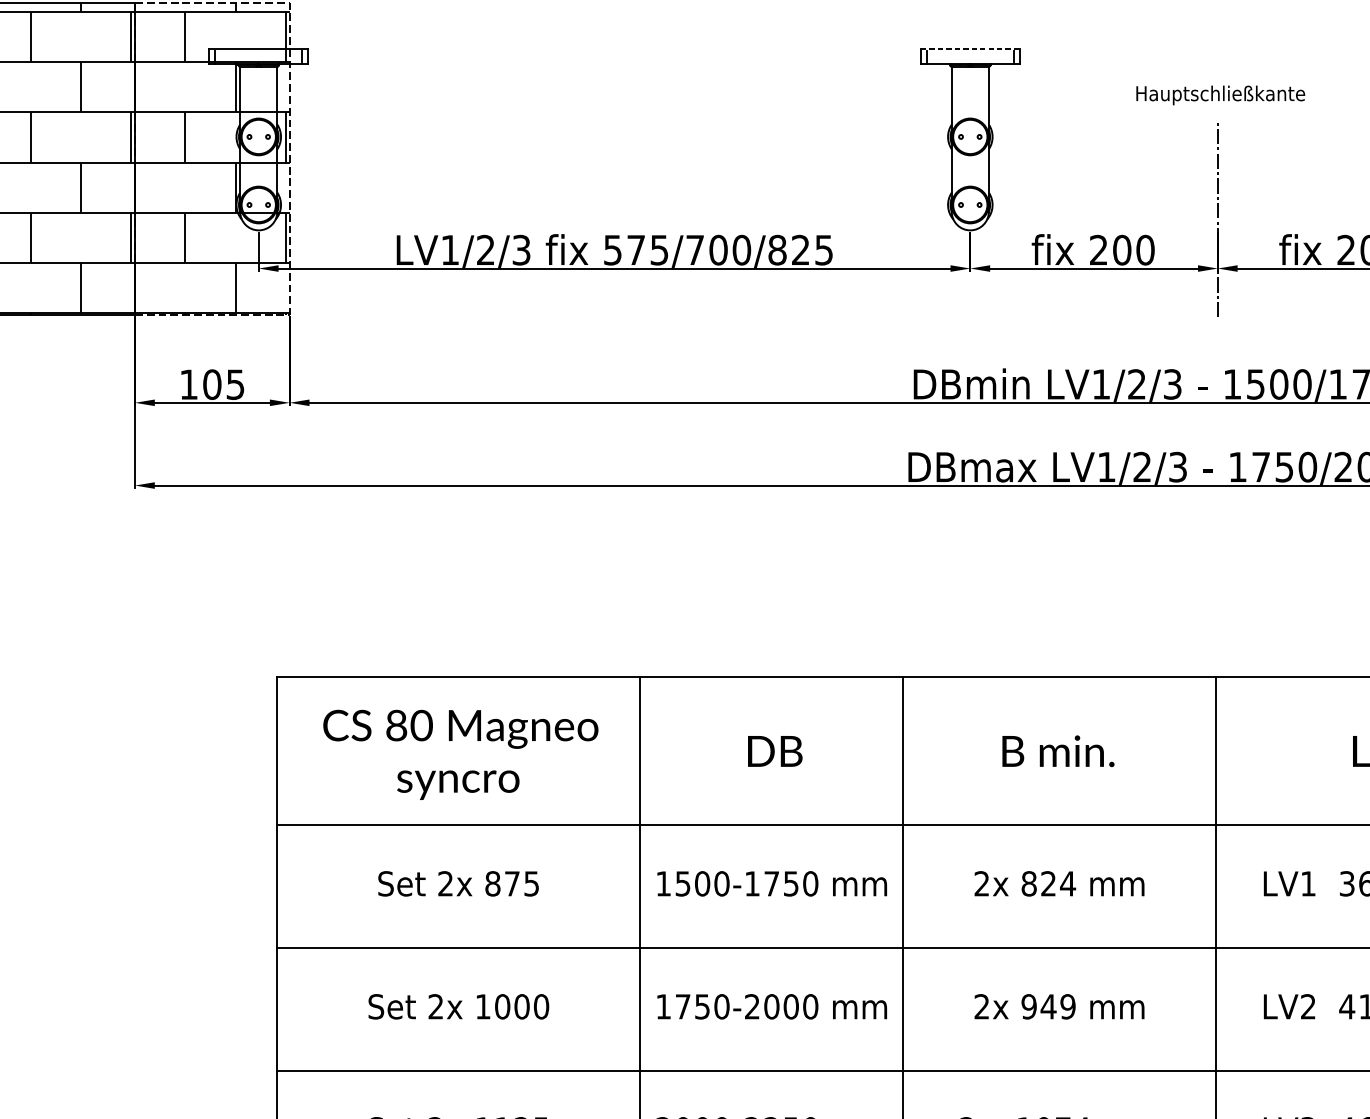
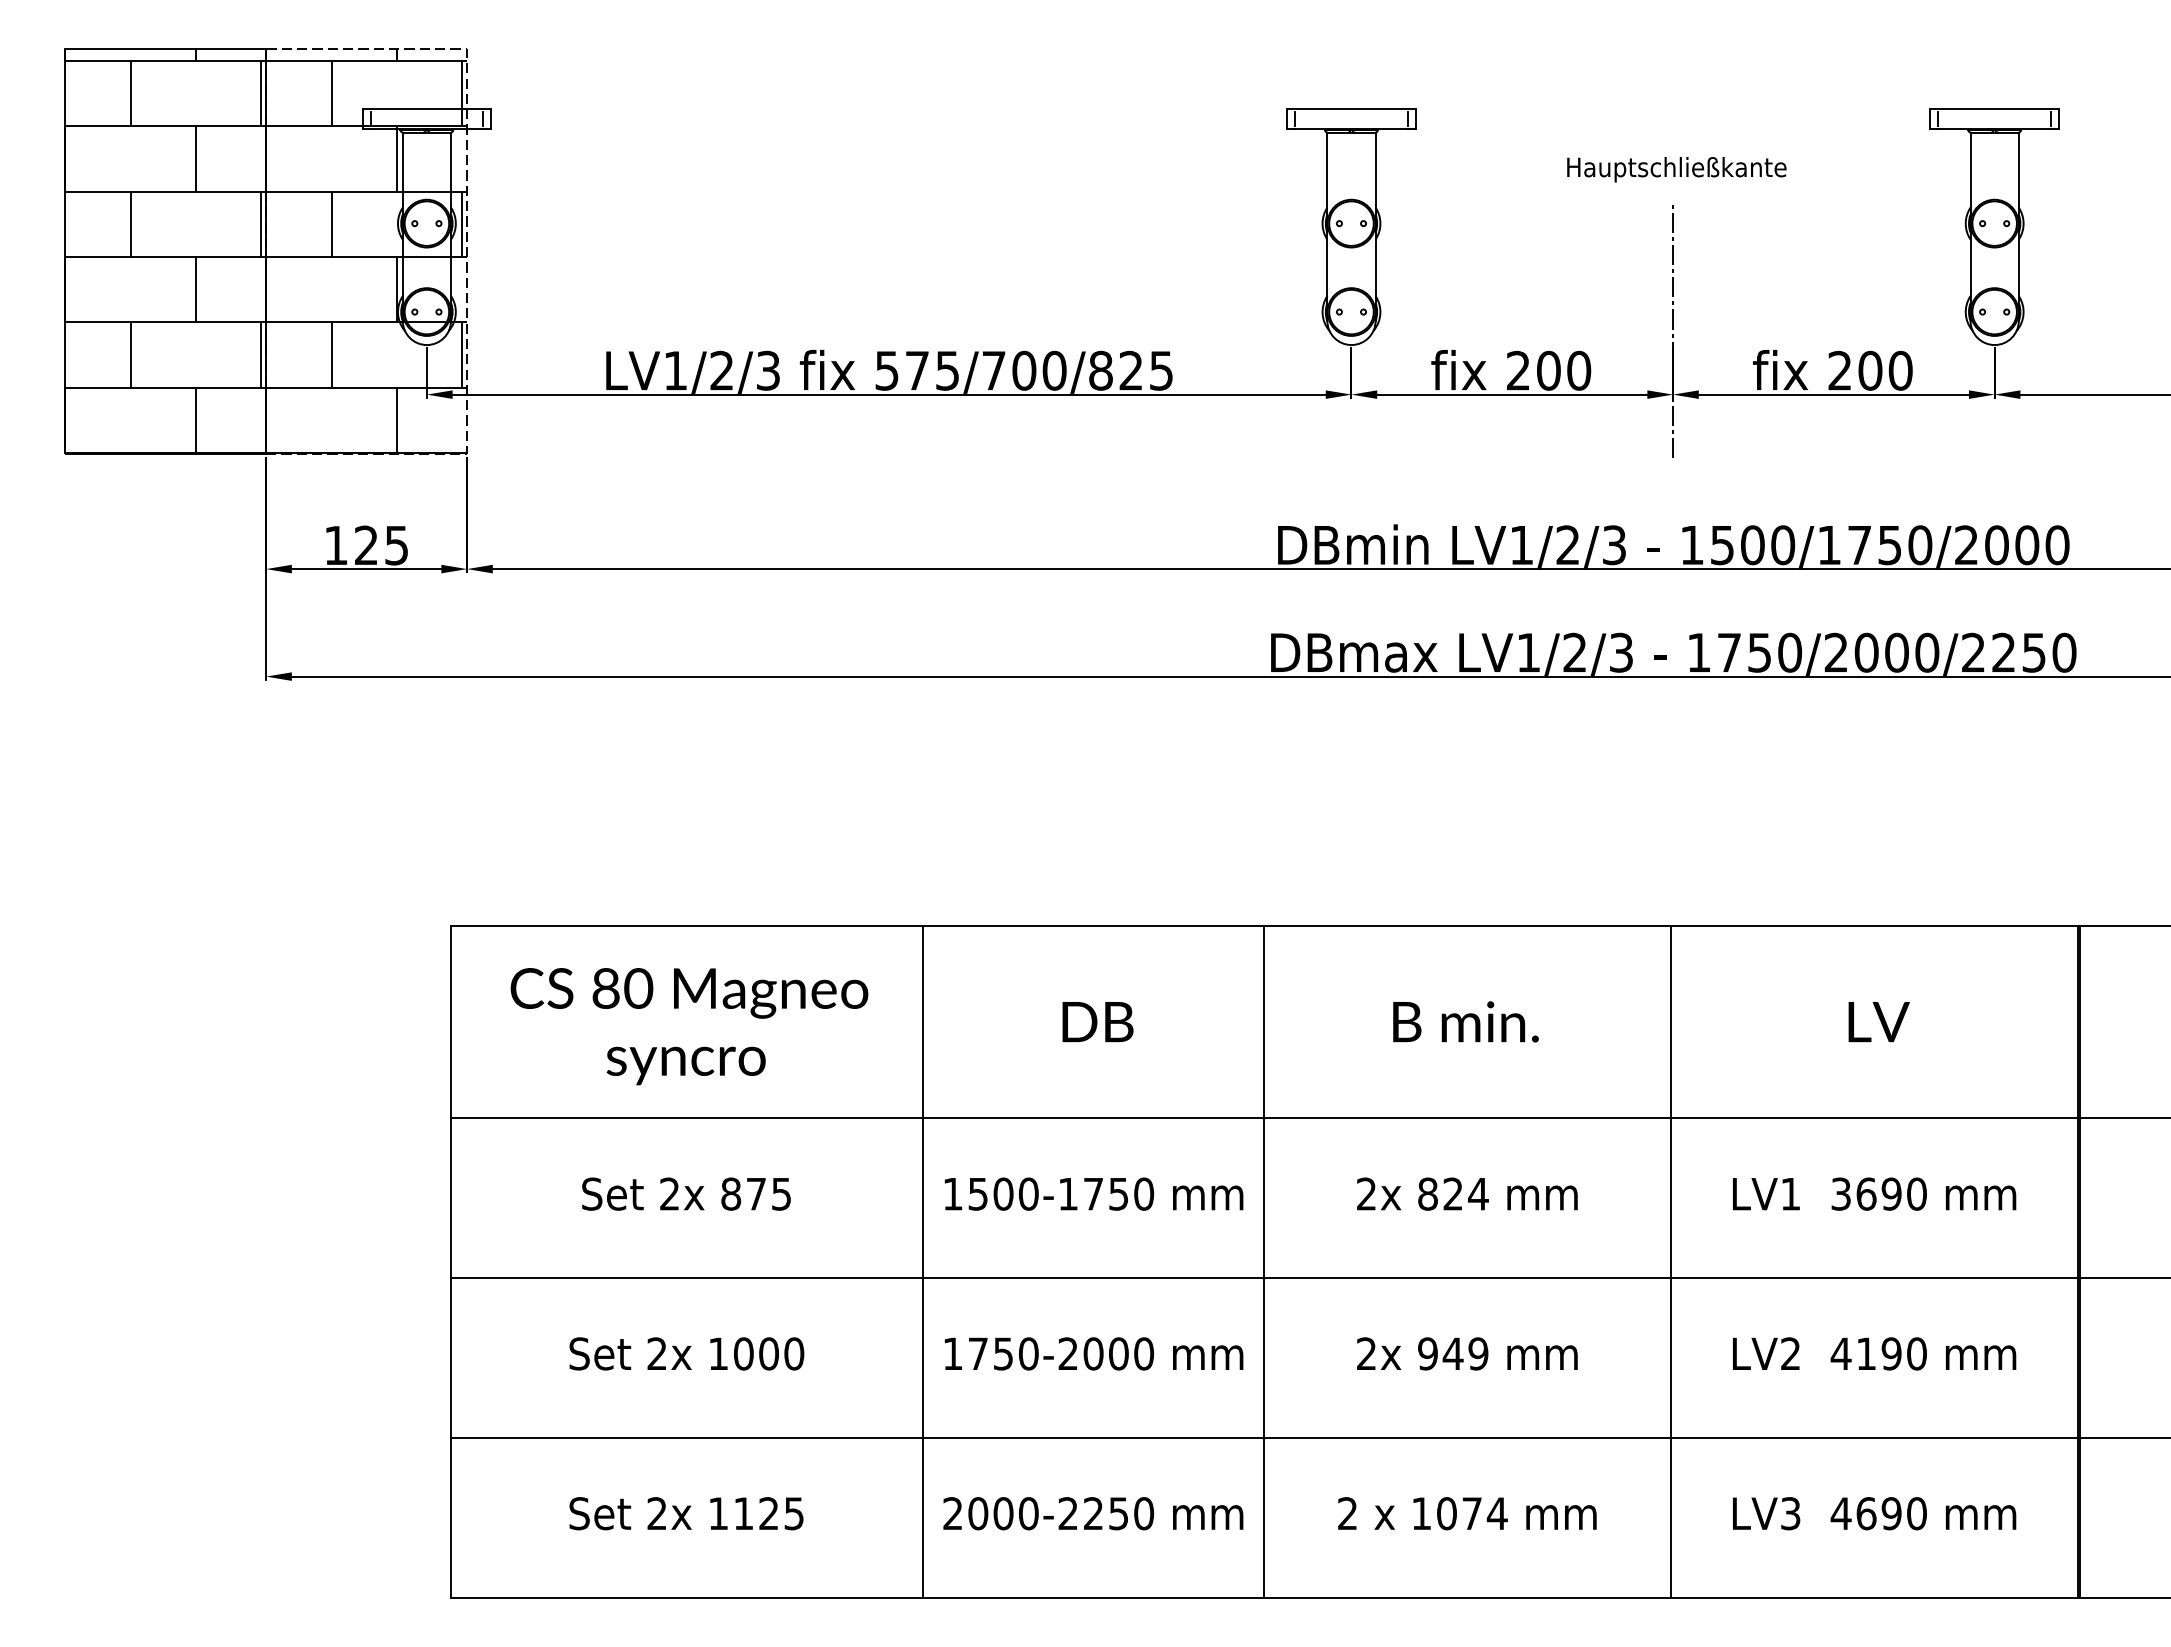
line: (970, 49) -> (1351, 109), dashed -> solid
text: (212, 384) -> (366, 545), 105 -> 125

